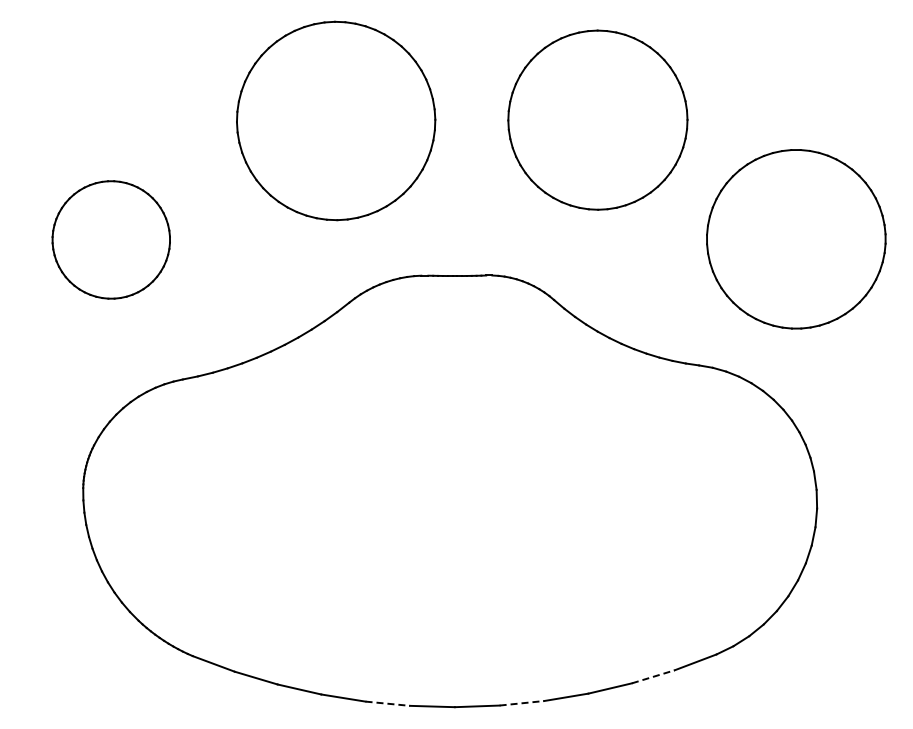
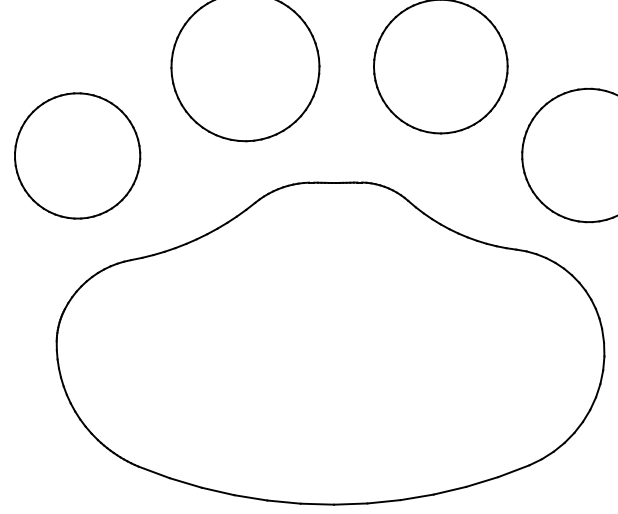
part: (111, 239) -> (77, 155), size x1.43
line: (653, 676) -> (482, 481), dashed -> solid
line: (388, 703) -> (284, 501), dashed -> solid
line: (522, 703) -> (384, 501), dashed -> solid

